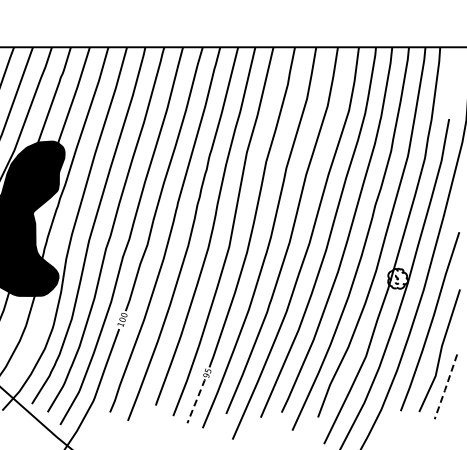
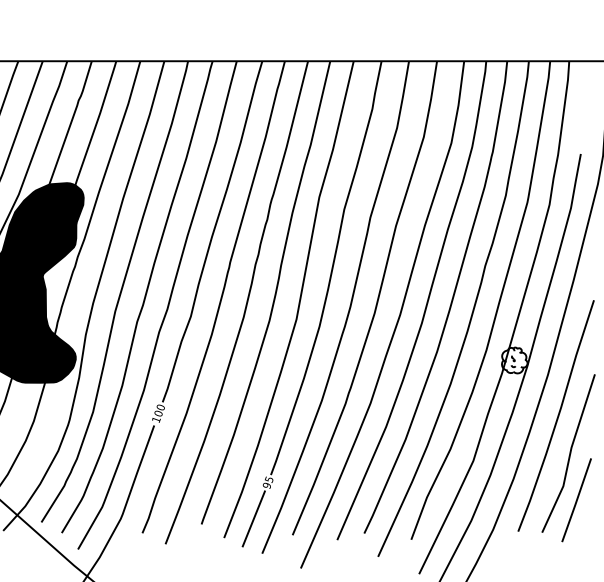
line: (445, 387) -> (576, 501), dashed -> solid
line: (196, 400) -> (254, 517), dashed -> solid

